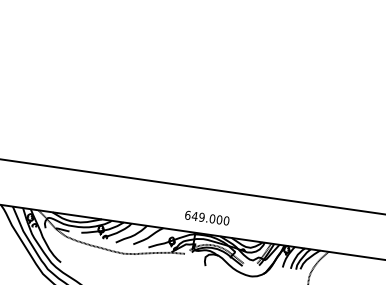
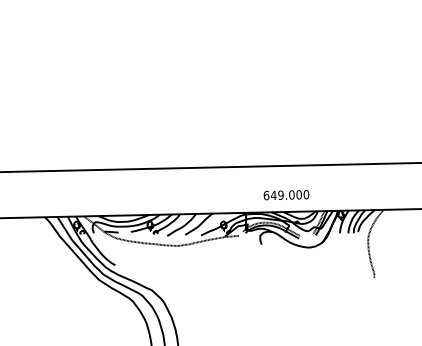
text: (207, 218) -> (286, 195), moved

